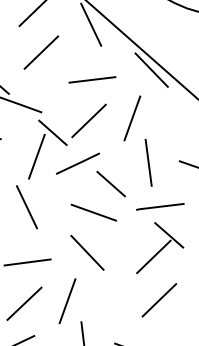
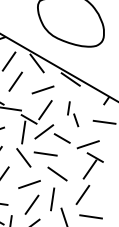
part: (141, 138) -> (72, 113), size x0.6
line: (93, 211) -> (45, 153), moved
line: (158, 299) -> (82, 194), moved

